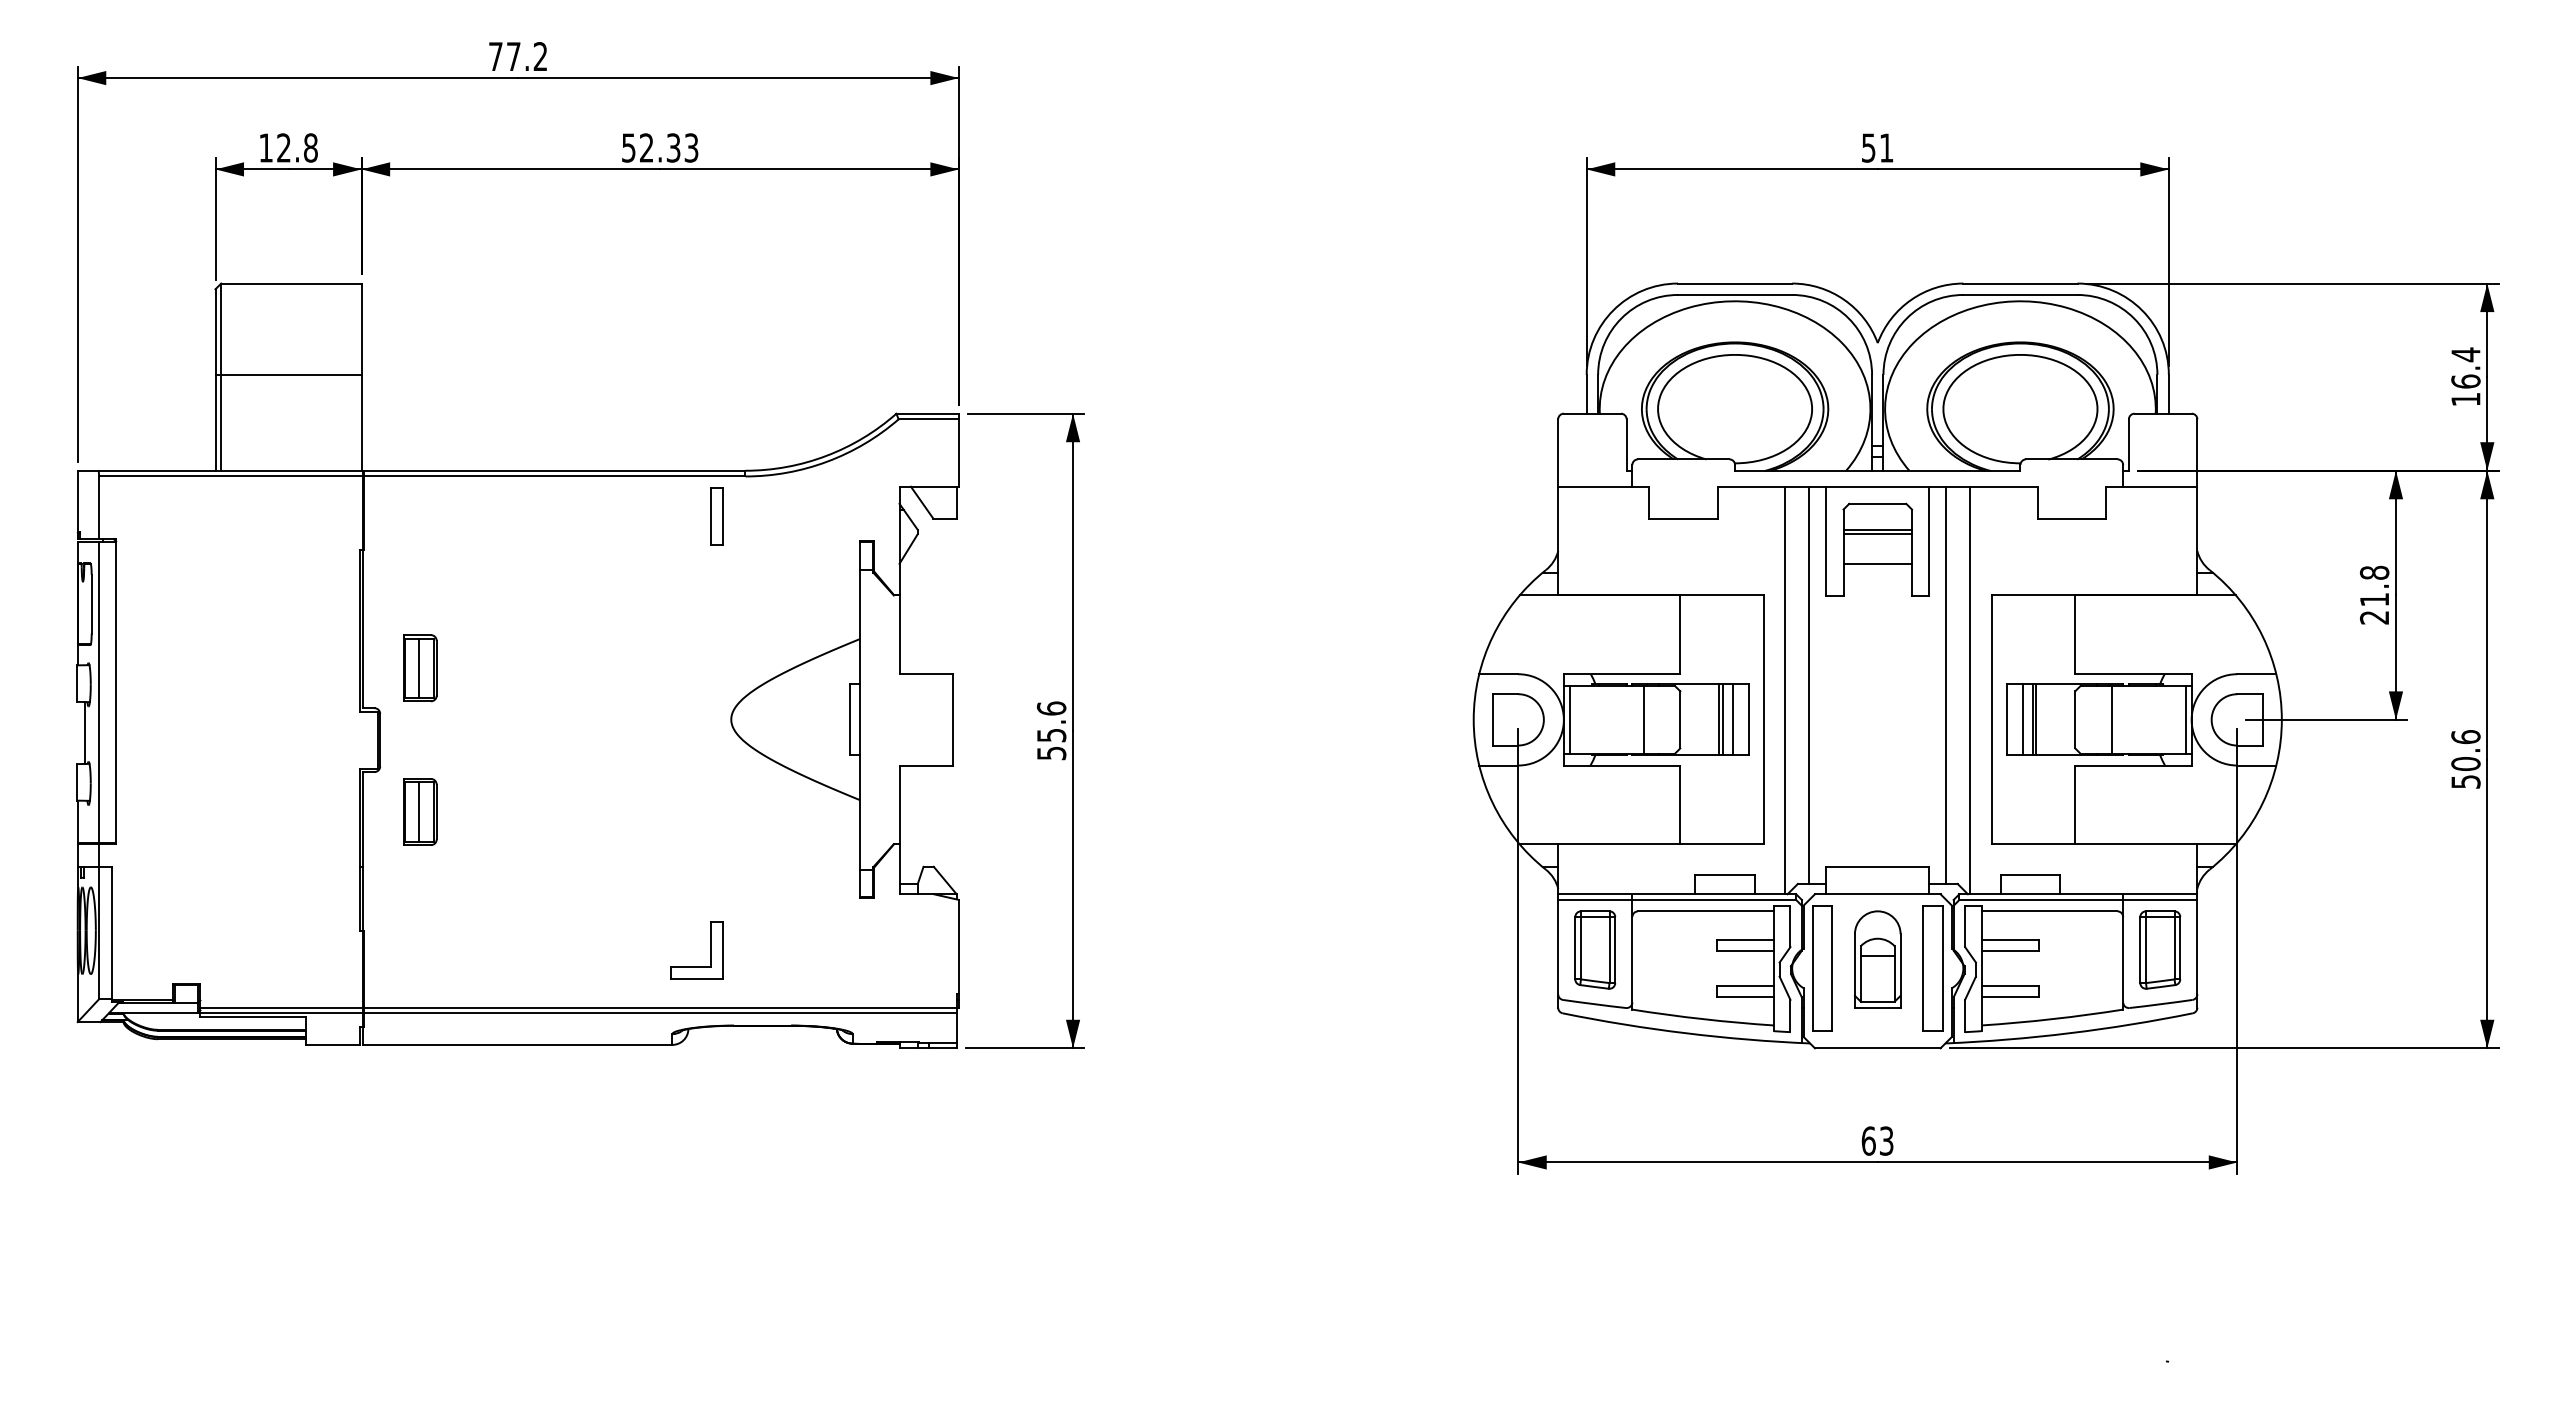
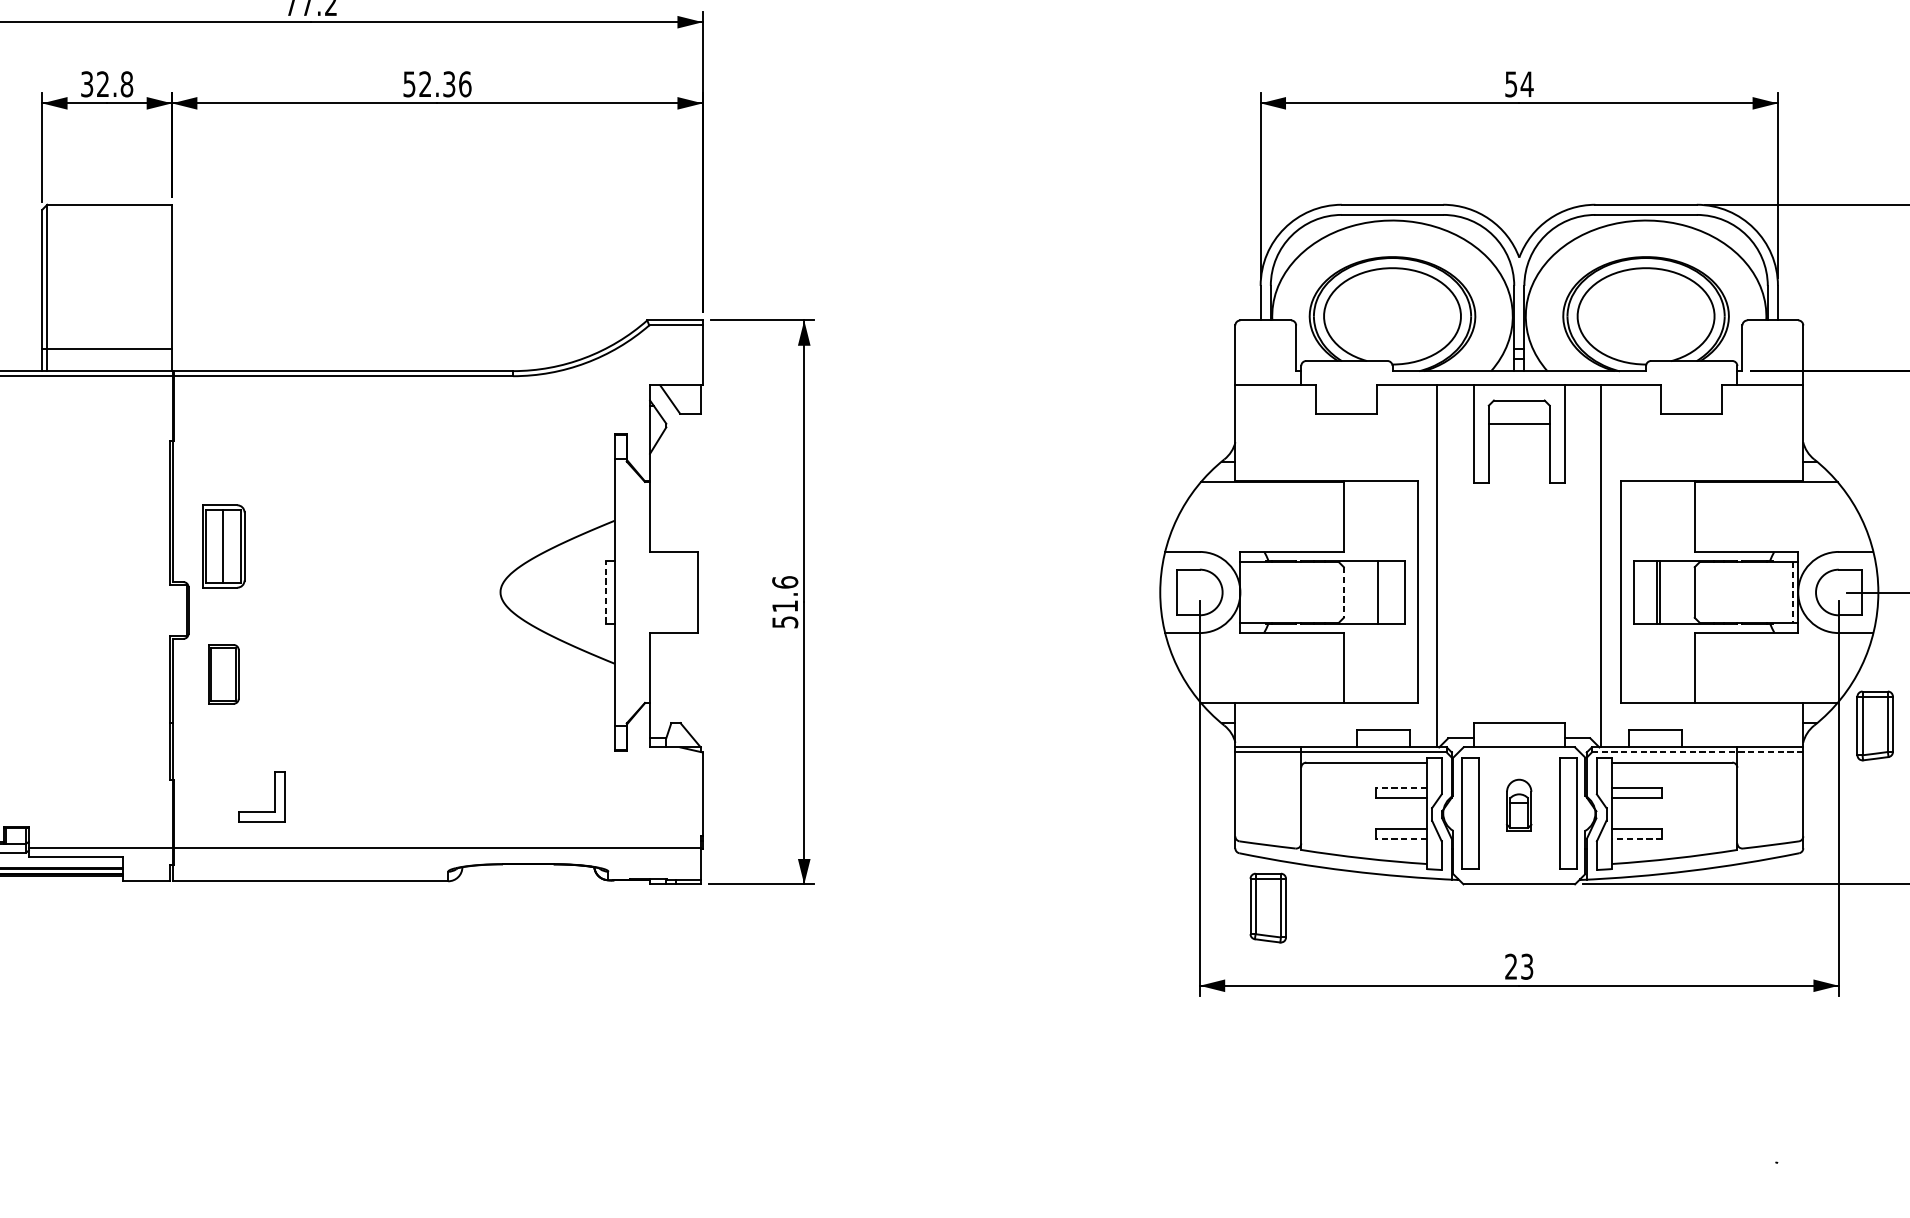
text: (265, 147) -> (86, 83), 12.8 -> 32.8
text: (691, 147) -> (465, 83), 52.33 -> 52.36
text: (1886, 147) -> (1527, 83), 51 -> 54
line: (288, 374) -> (107, 348), moved
part: (716, 516) -> (487, 411), removed
line: (1877, 534) -> (1519, 427), removed
line: (1877, 563) -> (1519, 453), removed
part: (420, 668) -> (224, 546), size x1.4
line: (1809, 684) -> (1458, 561), removed
line: (1946, 684) -> (1580, 561), removed
line: (850, 719) -> (606, 592), solid -> dashed
line: (1569, 719) -> (1245, 592), removed
line: (1643, 719) -> (1311, 592), removed
line: (1680, 719) -> (1344, 592), solid -> dashed
line: (1722, 719) -> (1381, 592), removed
line: (1732, 719) -> (1390, 592), removed
line: (2022, 719) -> (1647, 592), removed
line: (2111, 719) -> (1726, 592), removed
line: (2185, 720) -> (1792, 593), solid -> dashed
text: (1051, 735) -> (785, 606), 55.6 -> 51.6
line: (419, 811) -> (223, 673), removed
line: (2078, 899) -> (1697, 752), solid -> dashed
line: (1745, 939) -> (1401, 787), solid -> dashed
part: (1595, 949) -> (1268, 907), moved
part: (2160, 949) -> (1875, 725), moved
part: (710, 950) -> (274, 797), moved
part: (1877, 959) -> (1519, 805), size x0.6
line: (1745, 996) -> (1401, 838), solid -> dashed
line: (2010, 996) -> (1637, 838), solid -> dashed
line: (578, 1013) -> (364, 853), removed
text: (1868, 1140) -> (1511, 966), 63 -> 23

